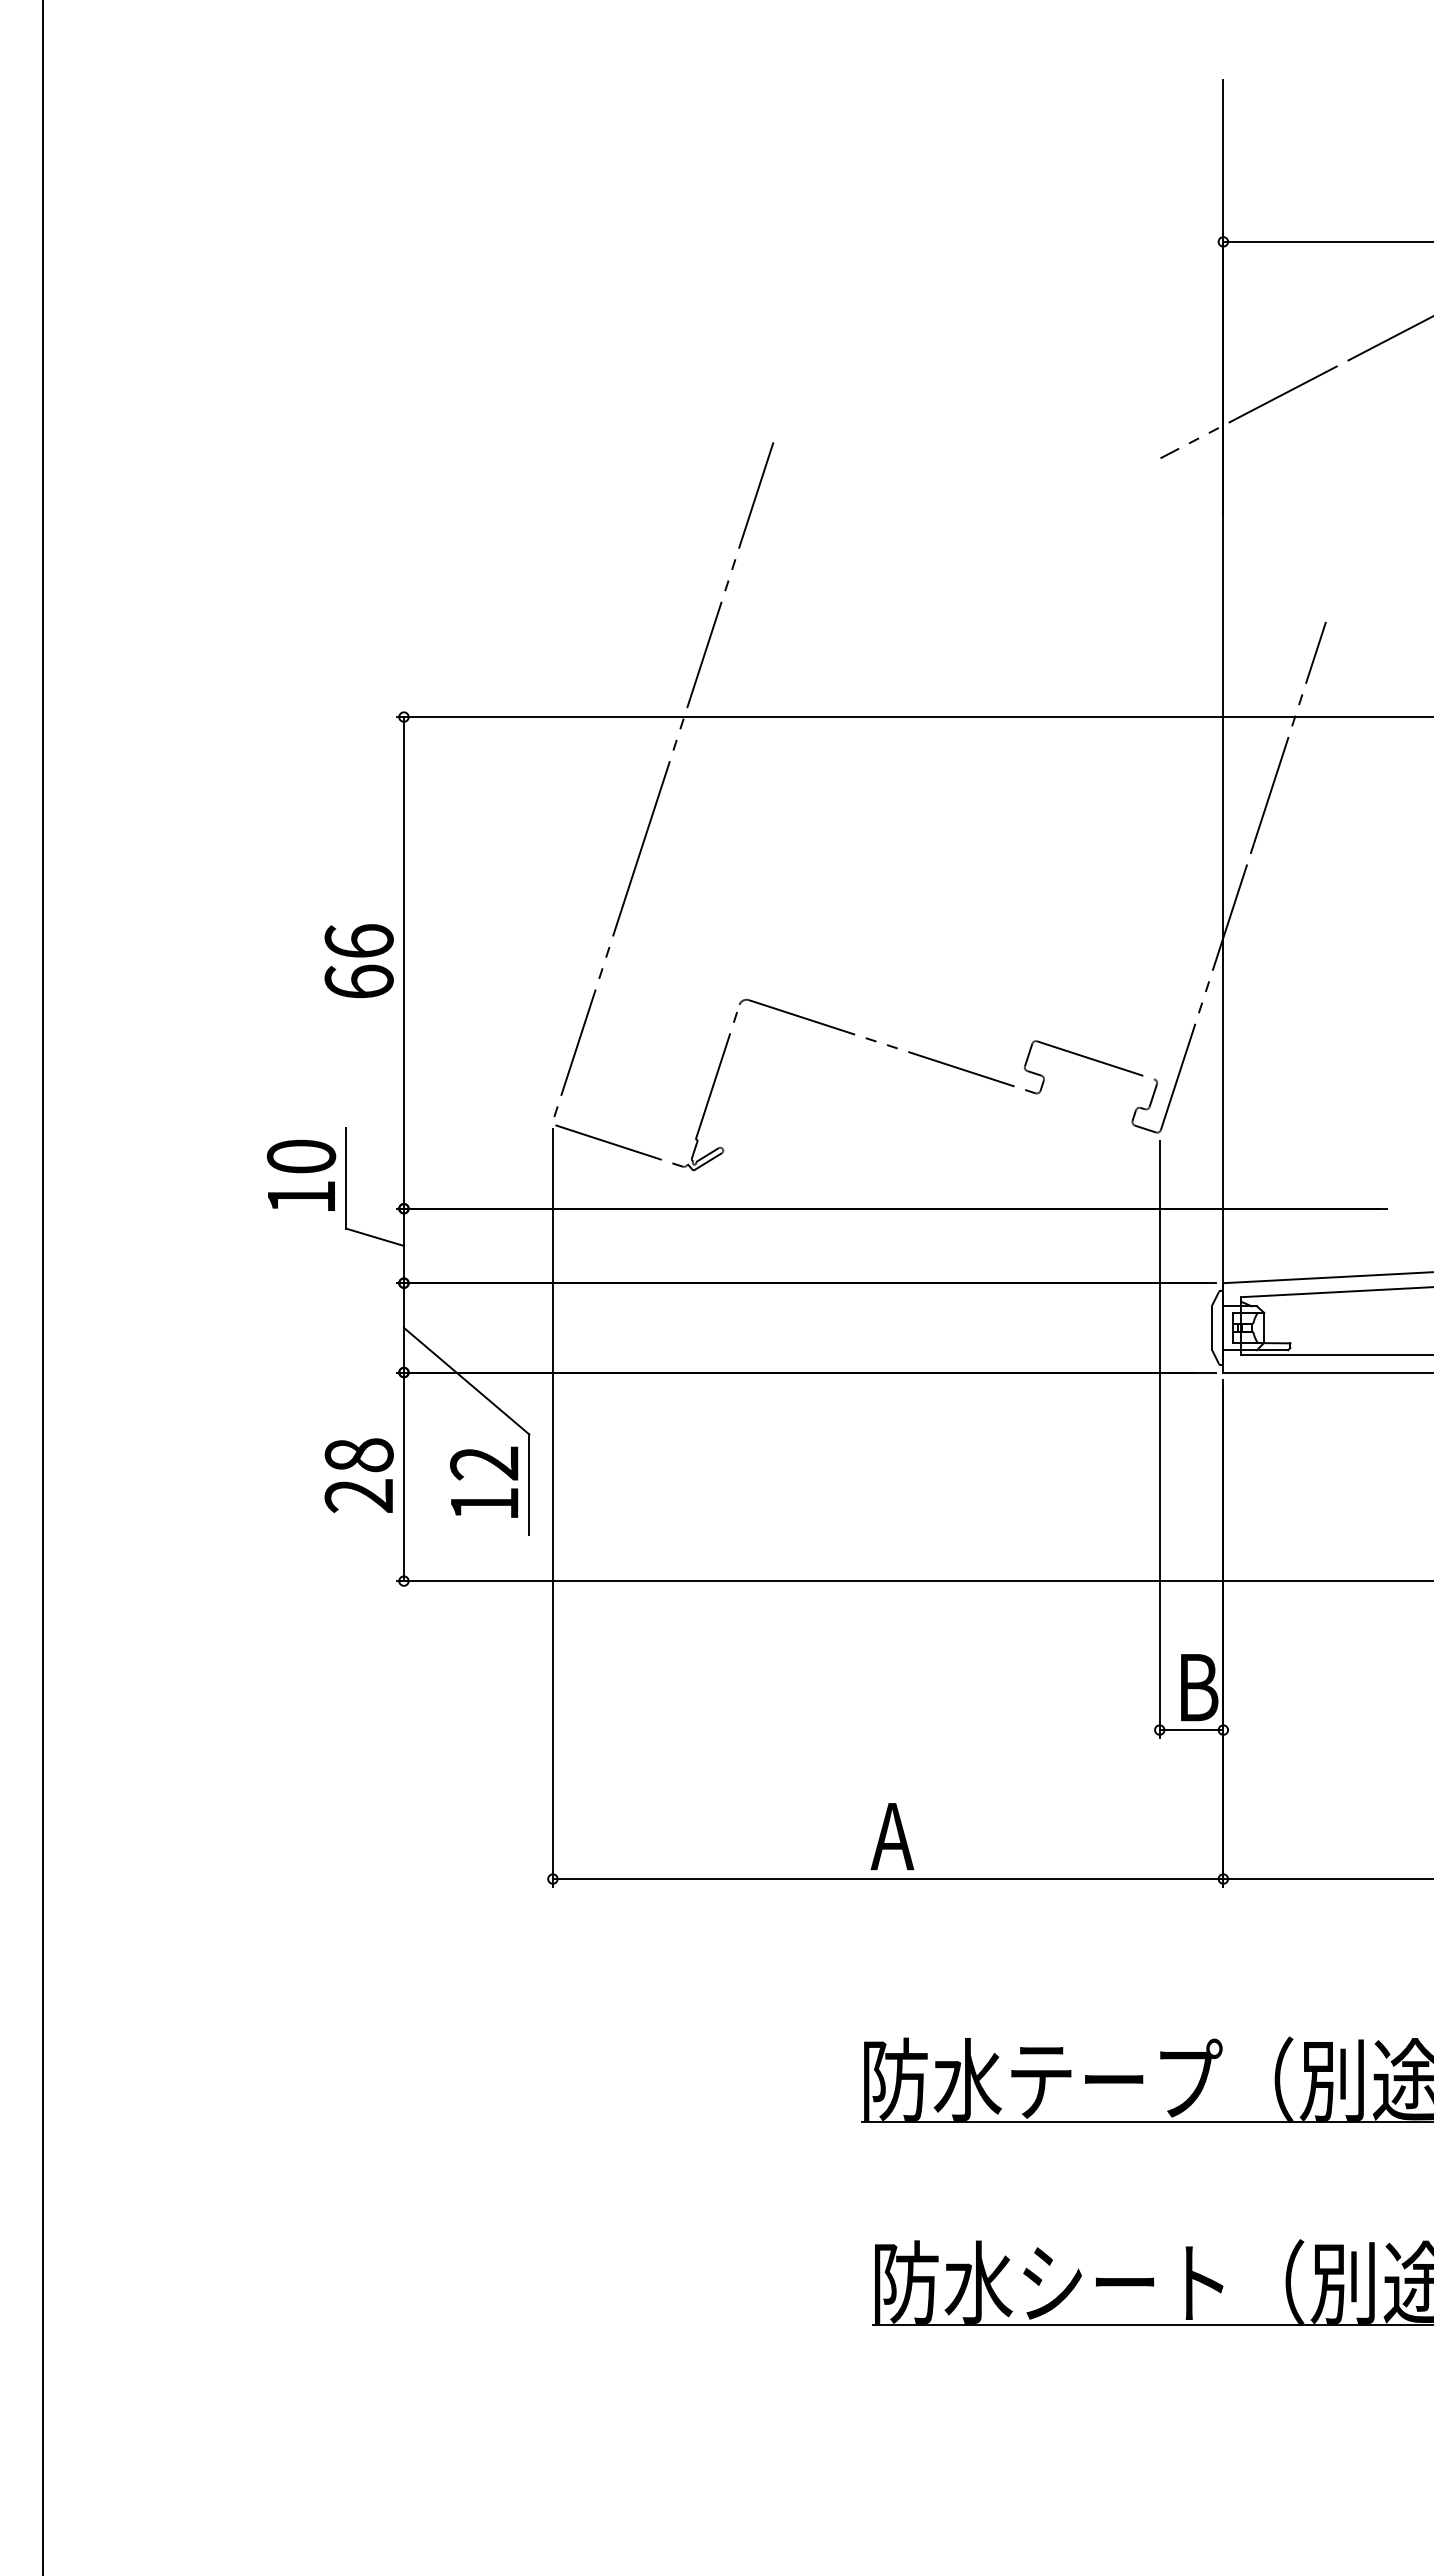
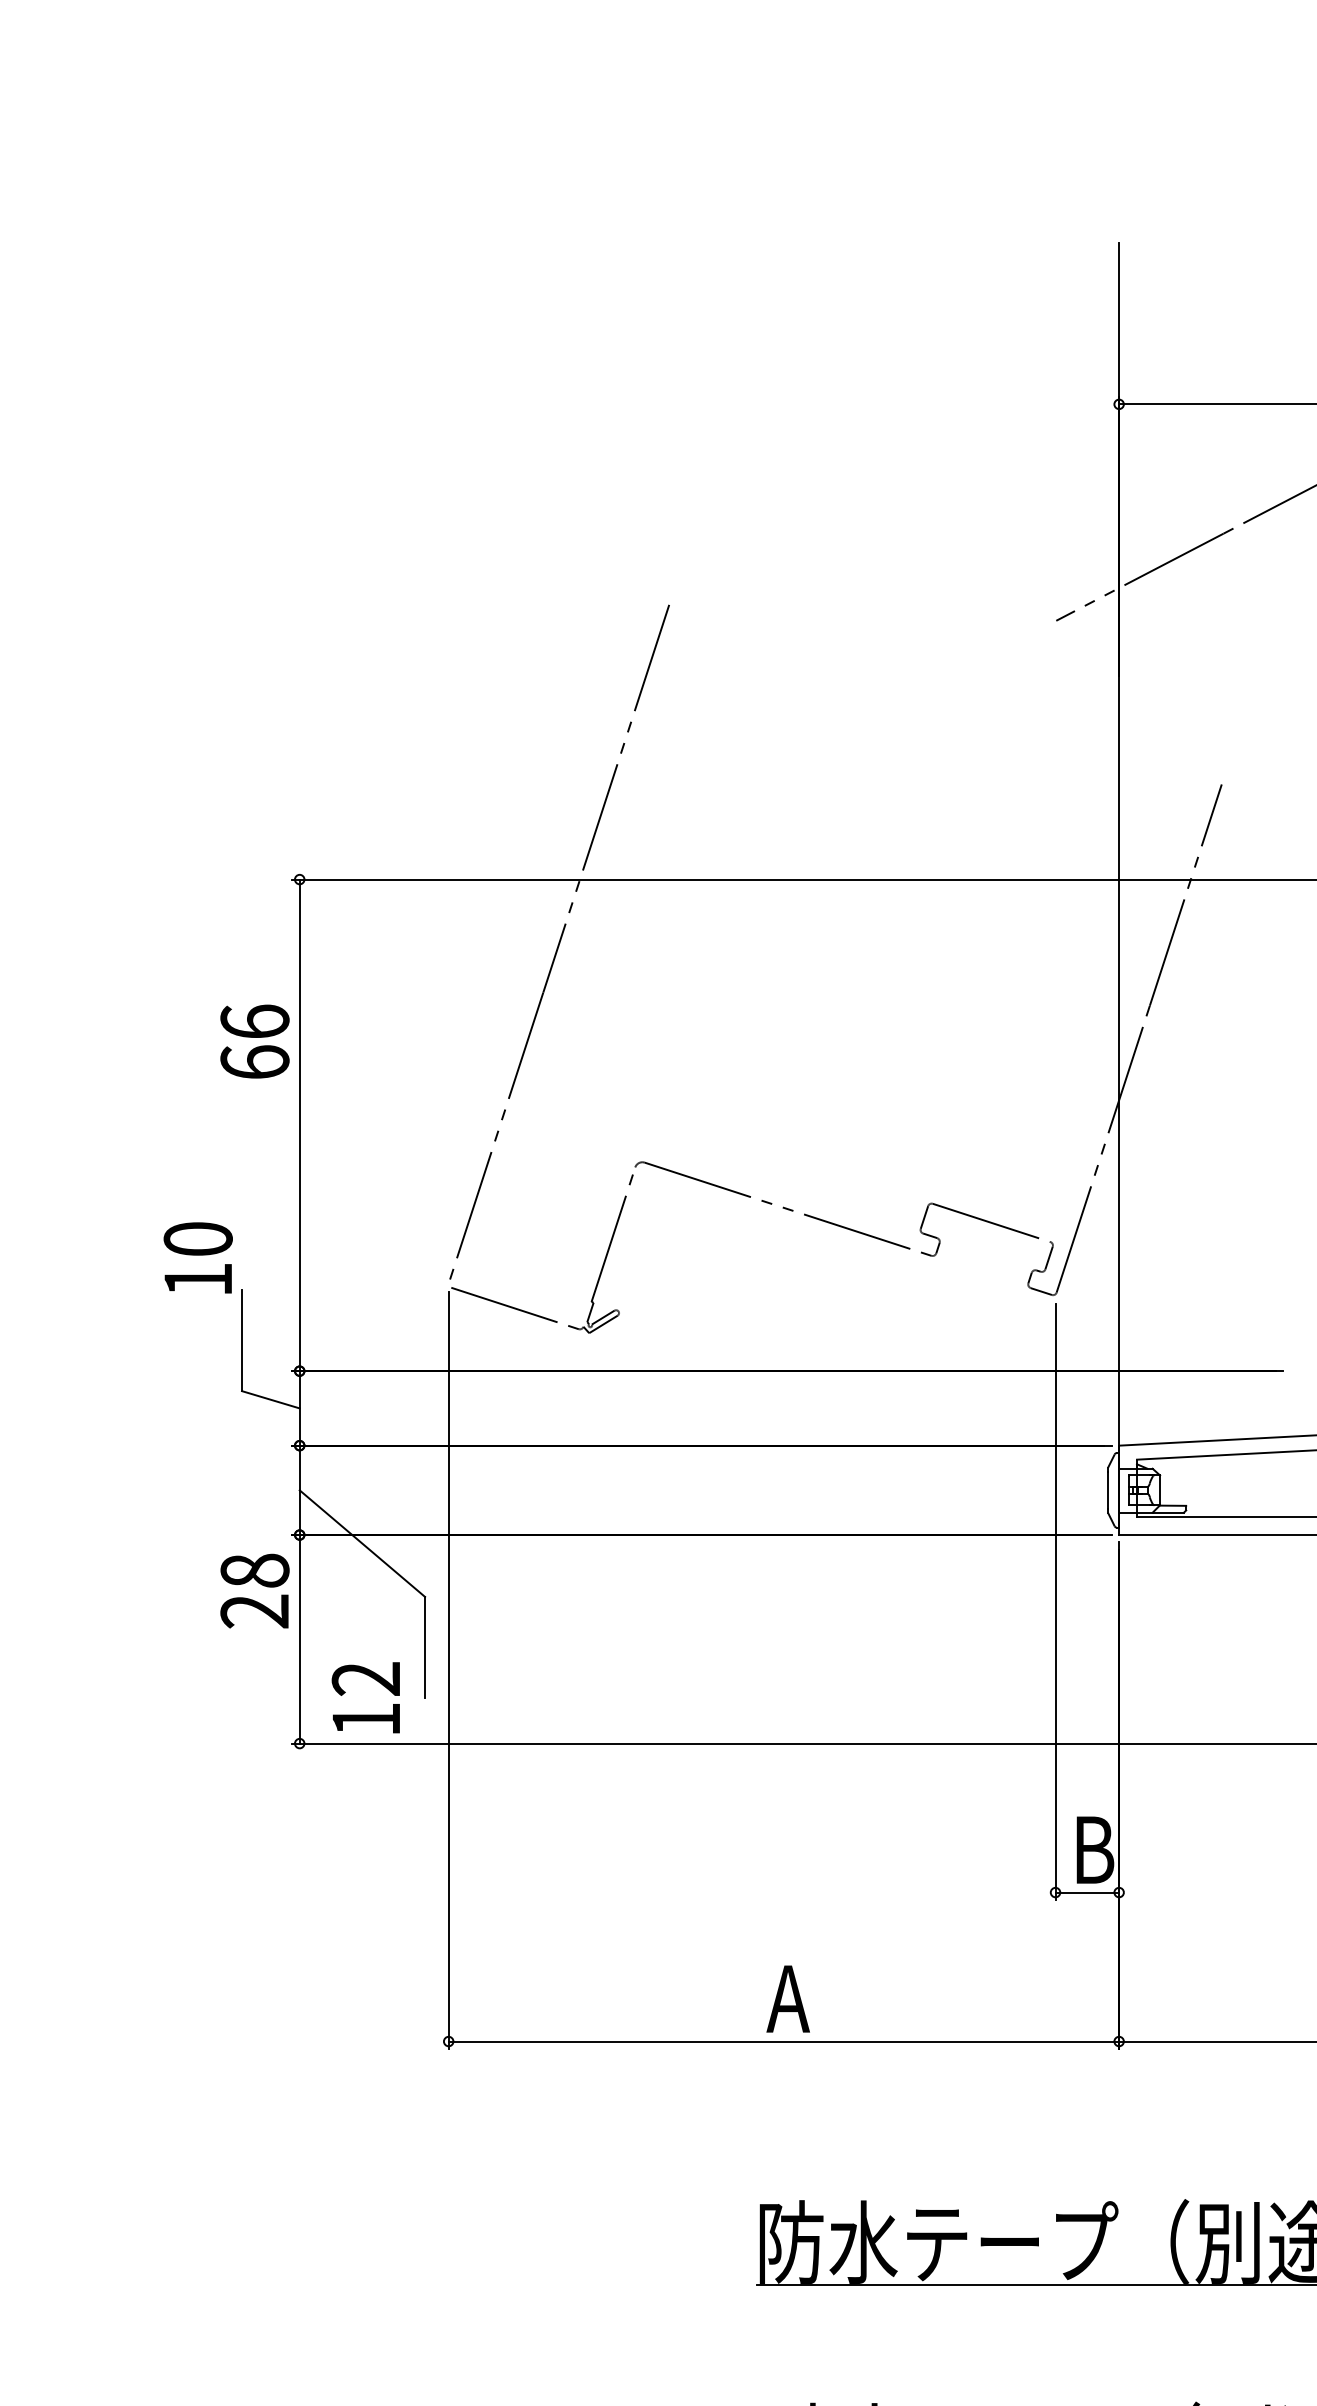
text: (358, 961) -> (254, 1041), moved
text: (301, 1174) -> (198, 1256), moved
text: (358, 1475) -> (254, 1590), moved
text: (484, 1481) -> (366, 1696), moved

